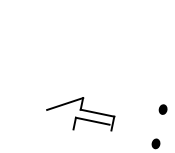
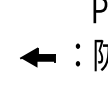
fill: (79, 115) -> (37, 57), added

